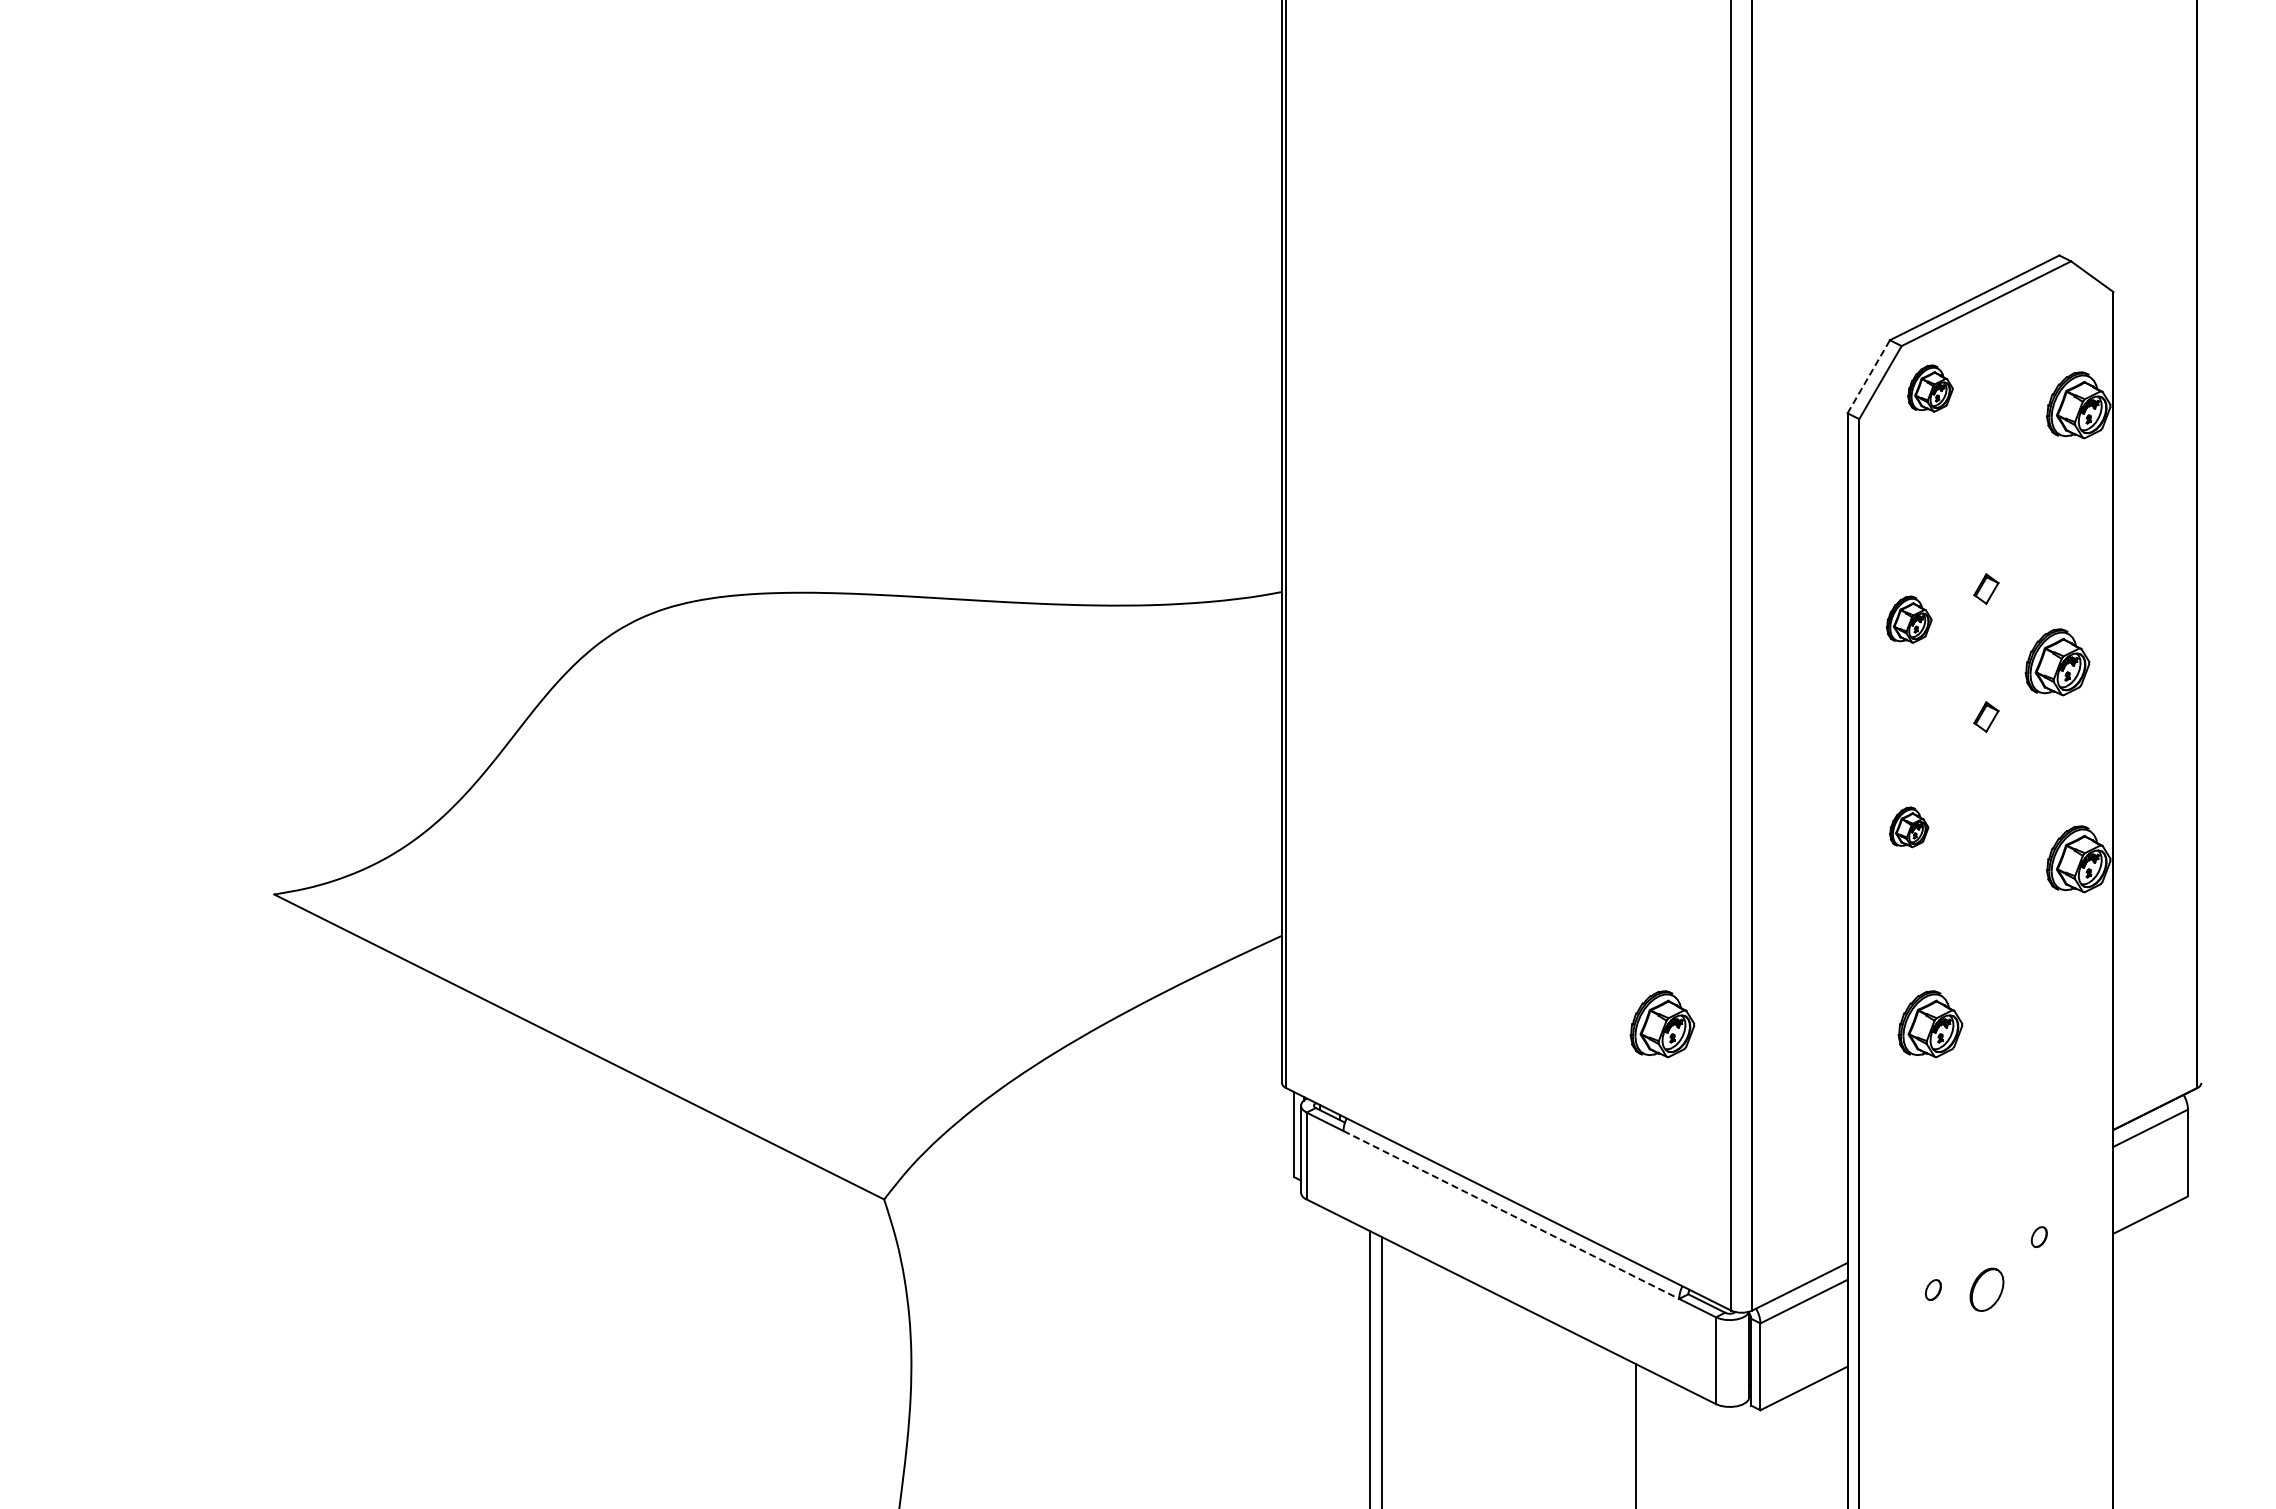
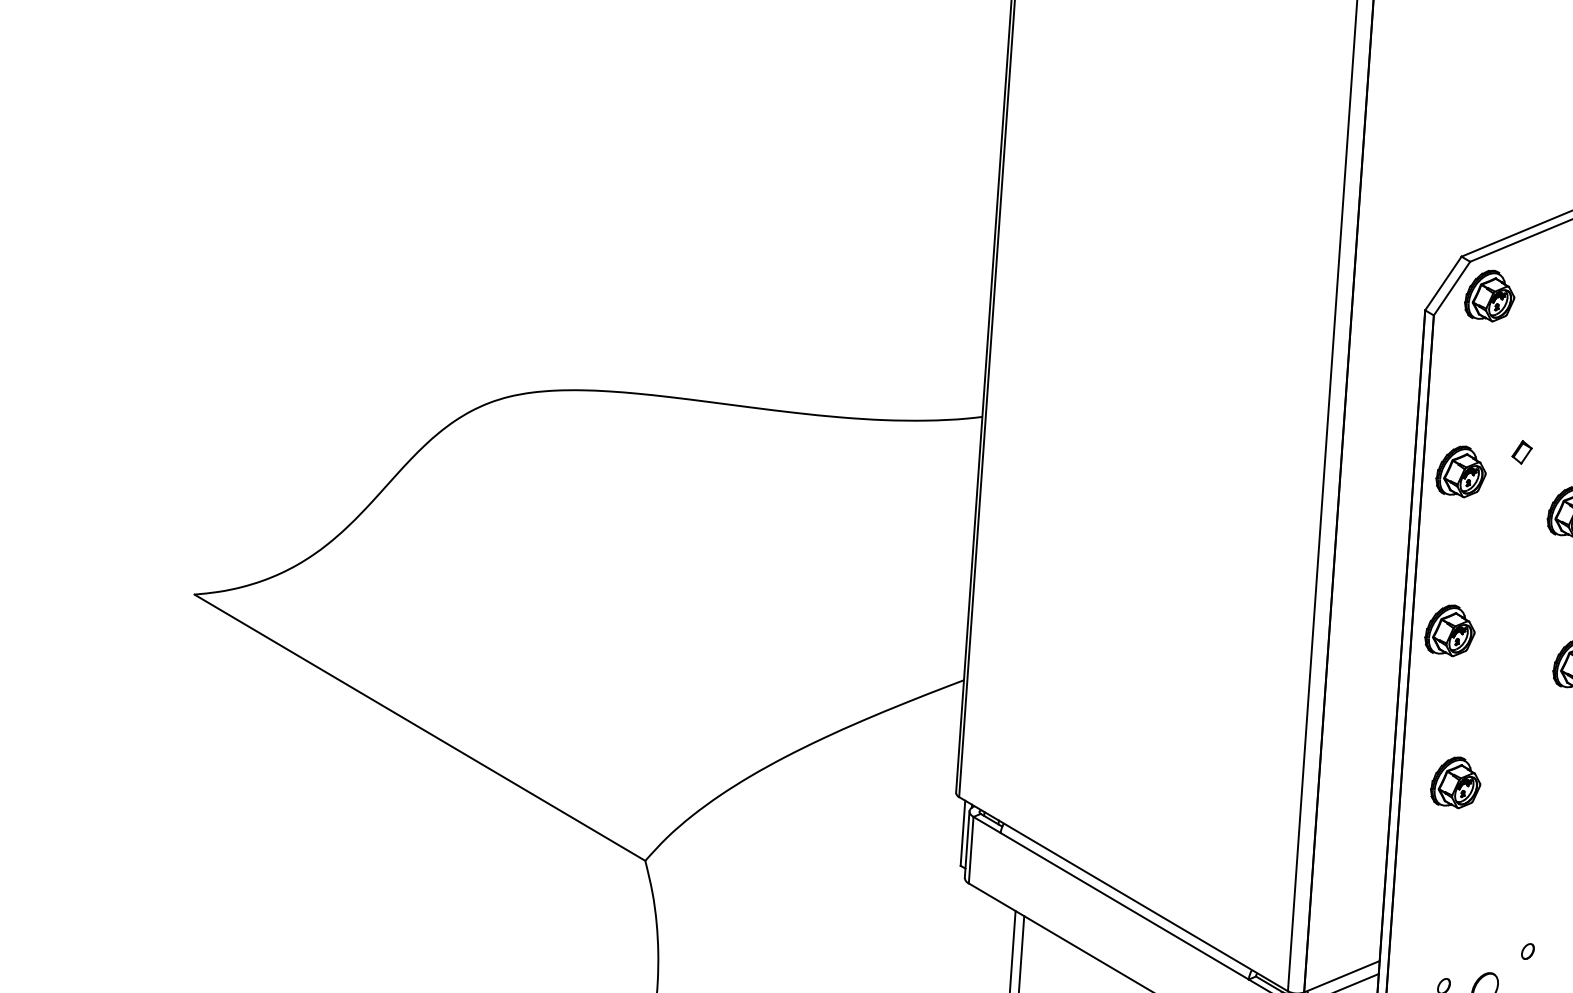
line: (1869, 376) -> (1443, 283), dashed -> solid
part: (1930, 388) -> (1490, 295), size x1.43
part: (1908, 619) -> (1460, 471), size x1.43
part: (1986, 716) -> (1515, 549), removed
part: (1908, 827) -> (1449, 630), size x1.67
part: (1662, 1024) -> (1250, 768), removed
line: (1511, 1214) -> (1124, 905), dashed -> solid

